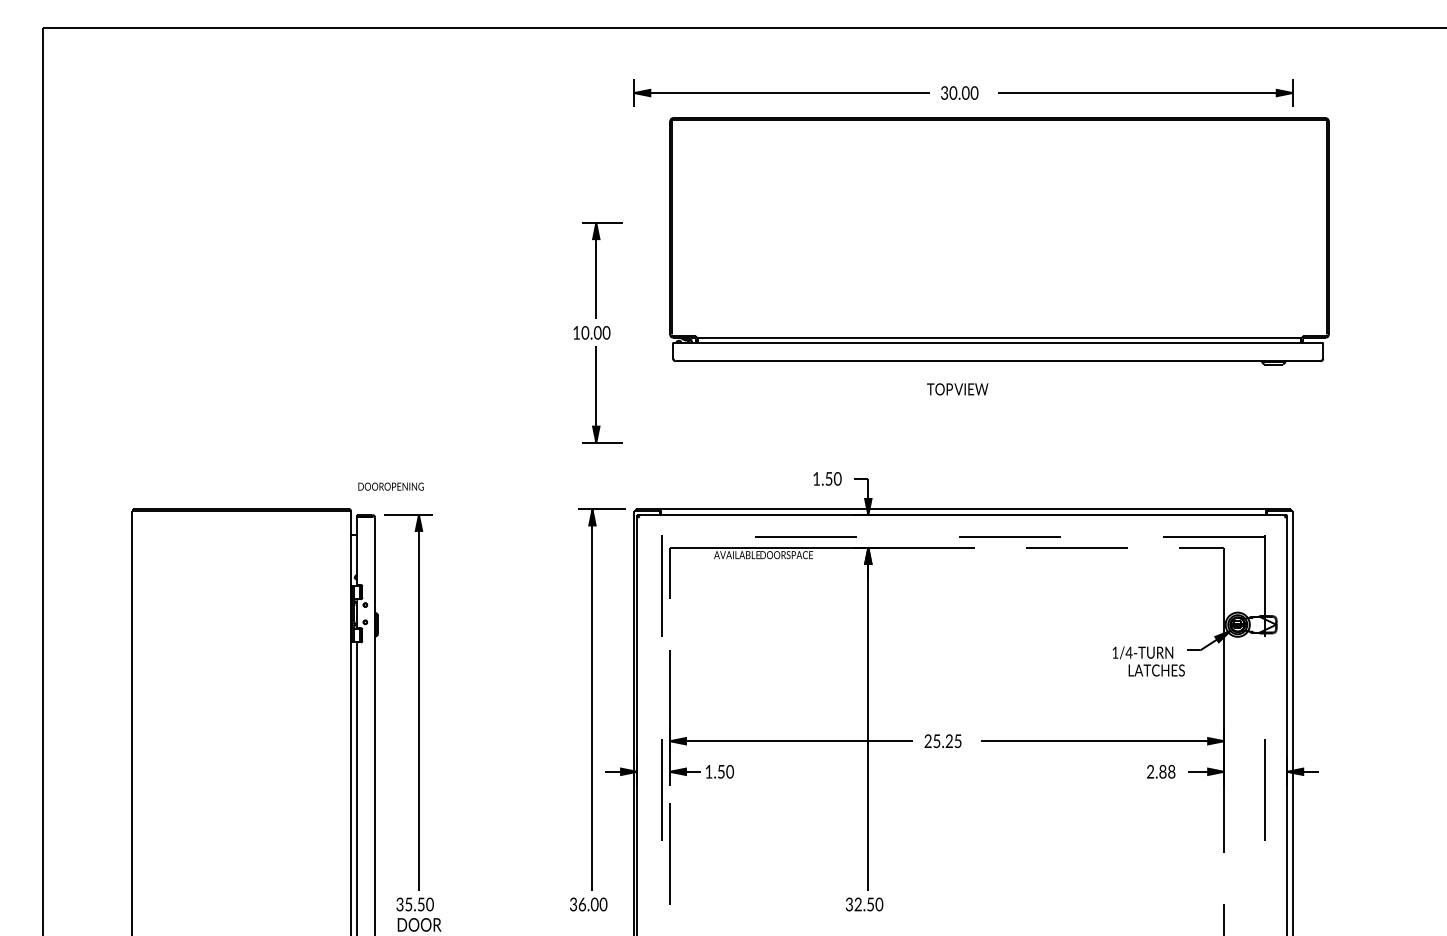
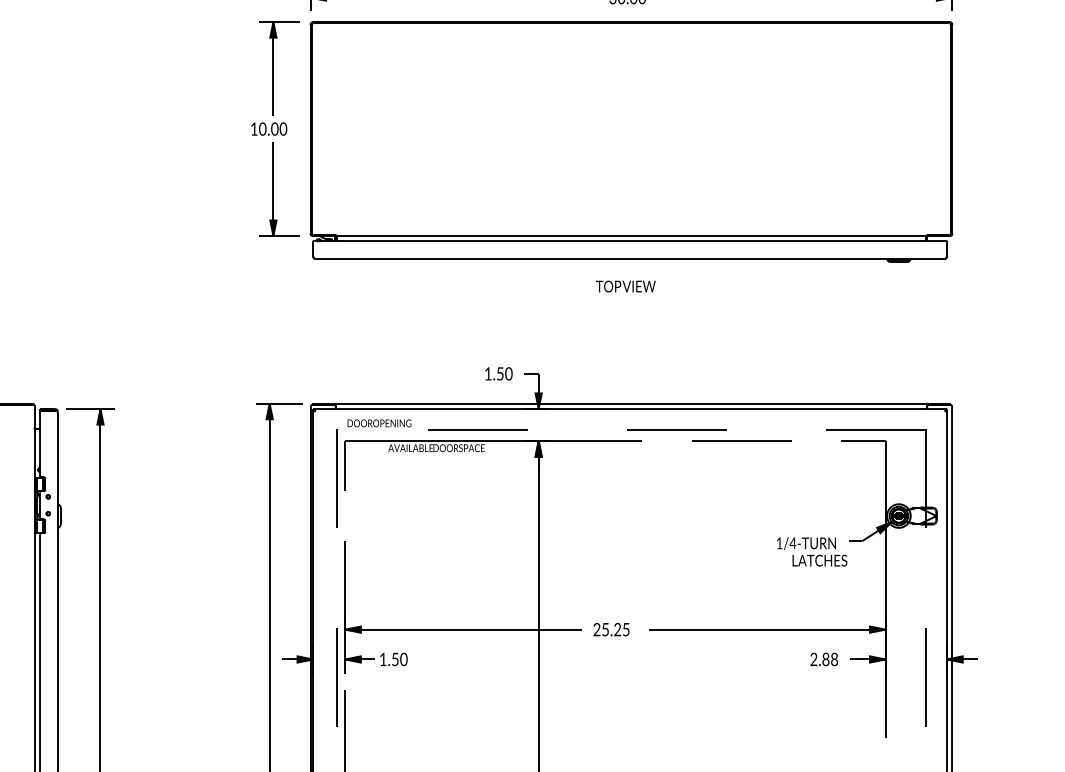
part: (999, 241) -> (631, 142), moved
part: (597, 332) -> (274, 128), moved
text: (390, 486) -> (378, 423), moved

